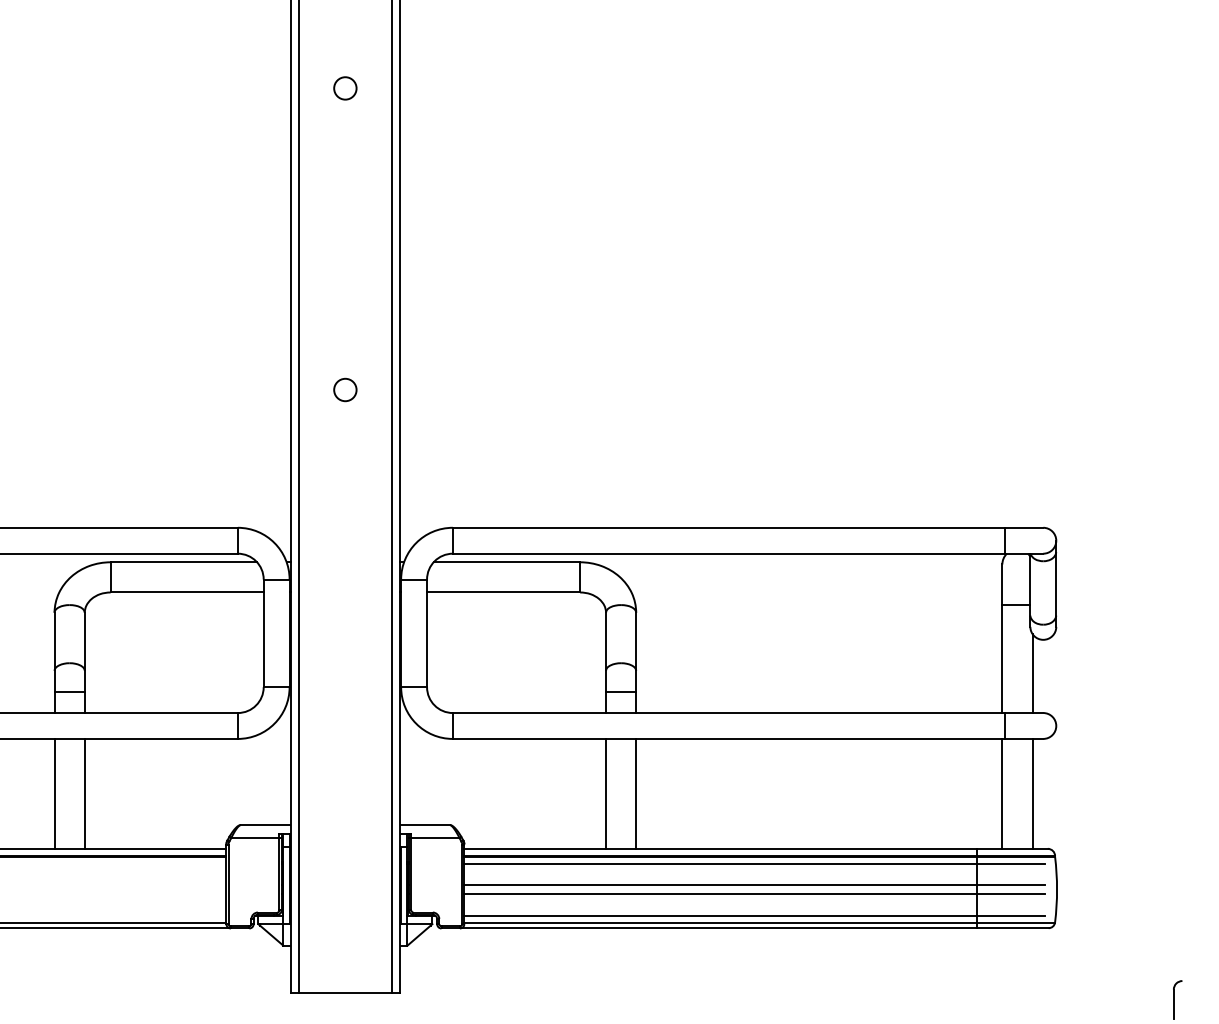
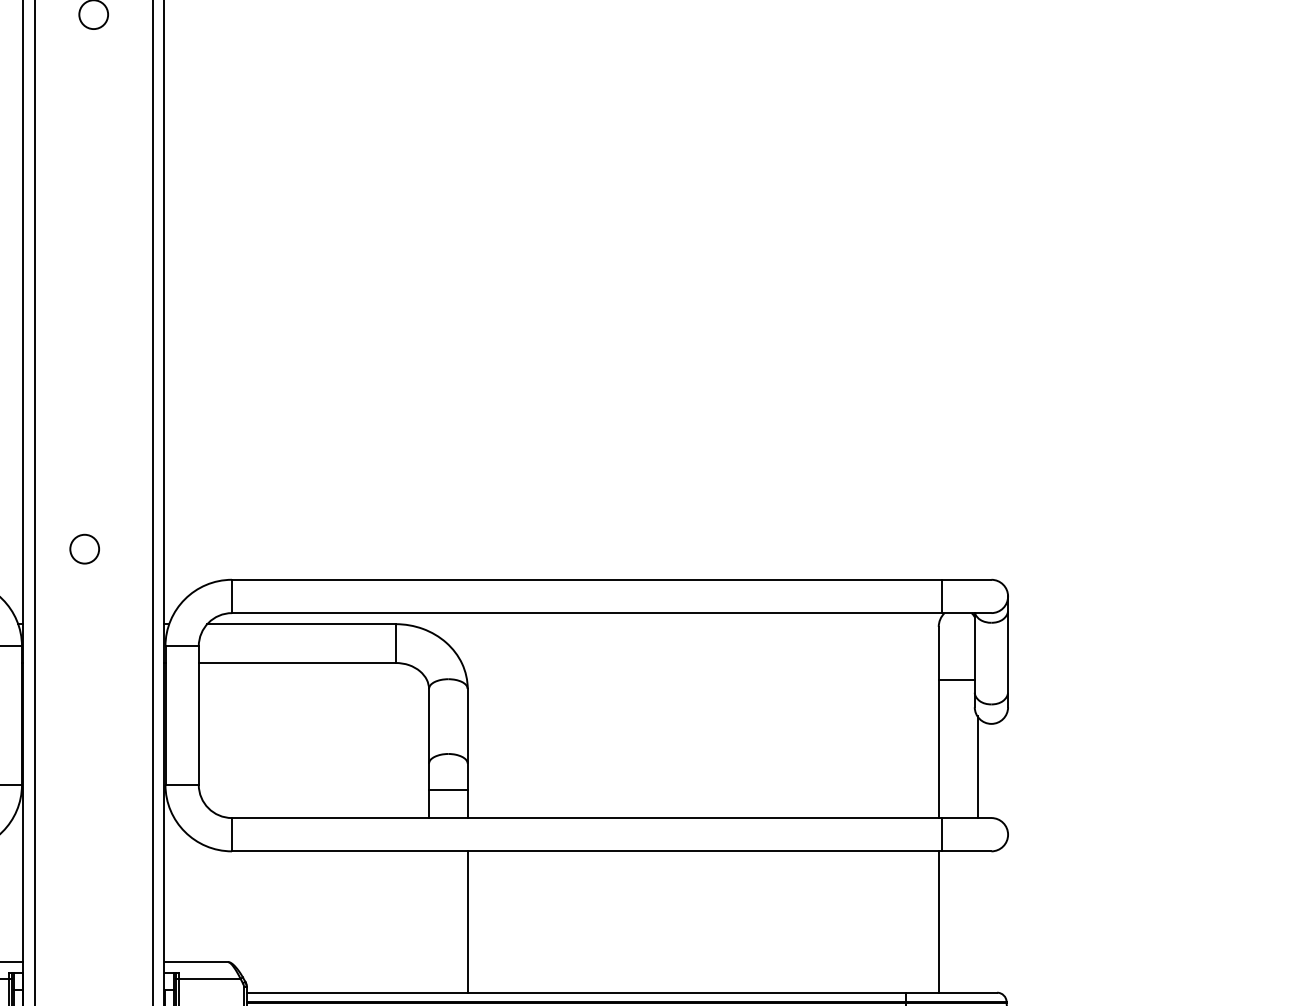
circle: (345, 389) -> (84, 548), moved
line: (606, 793) -> (429, 921), removed
line: (1032, 793) -> (977, 921), removed

